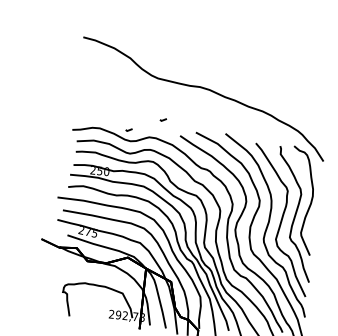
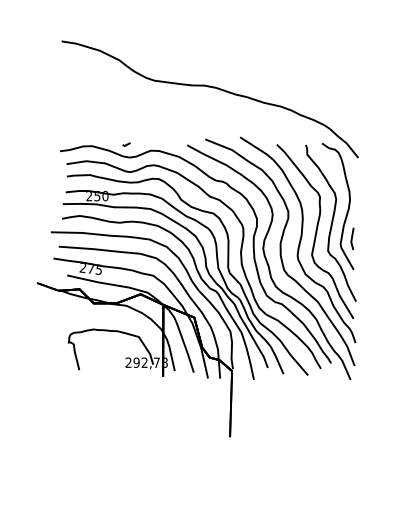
line: (163, 119) -> (165, 128), removed
line: (311, 229) -> (352, 238), added

